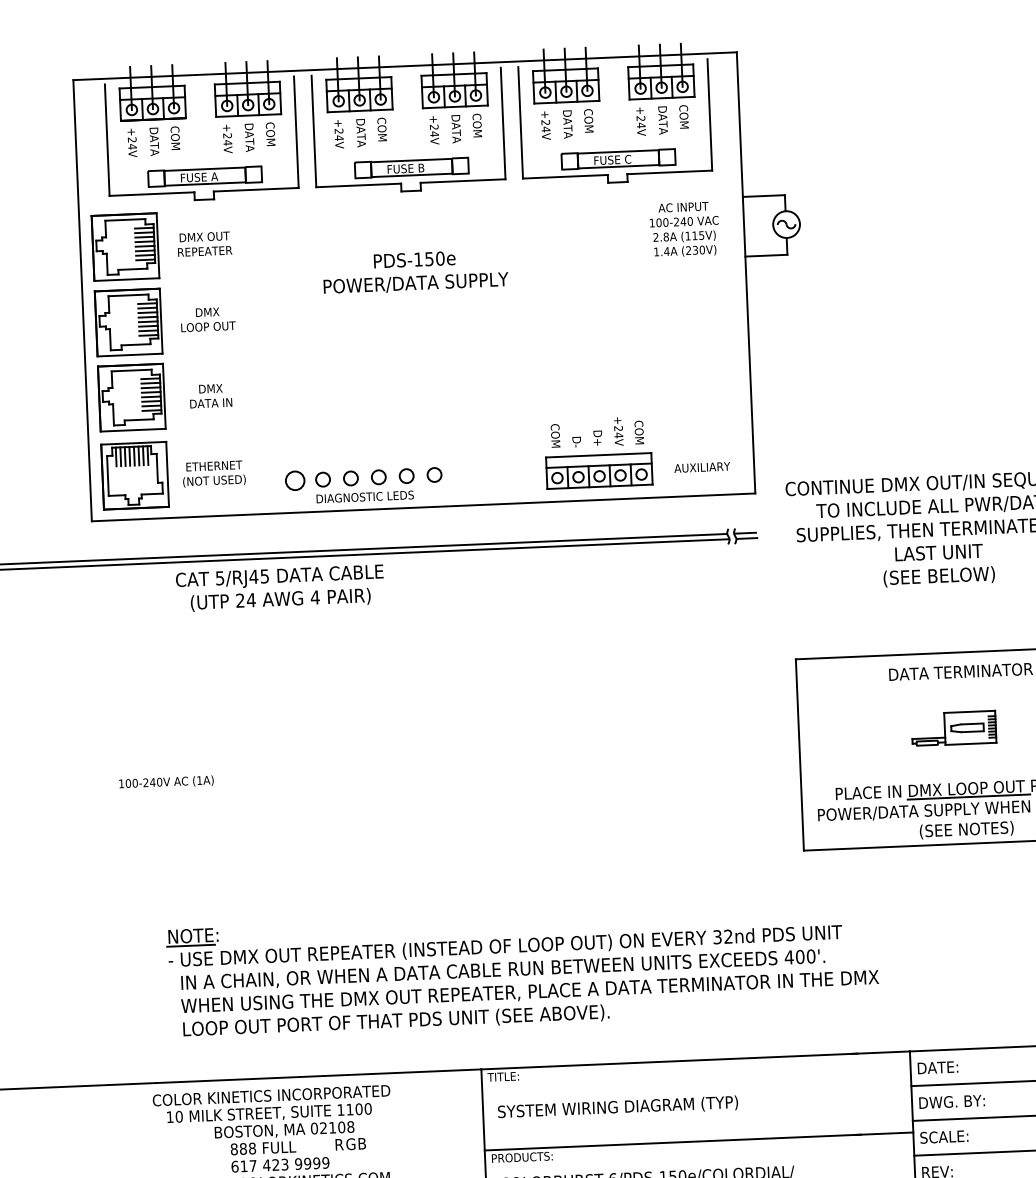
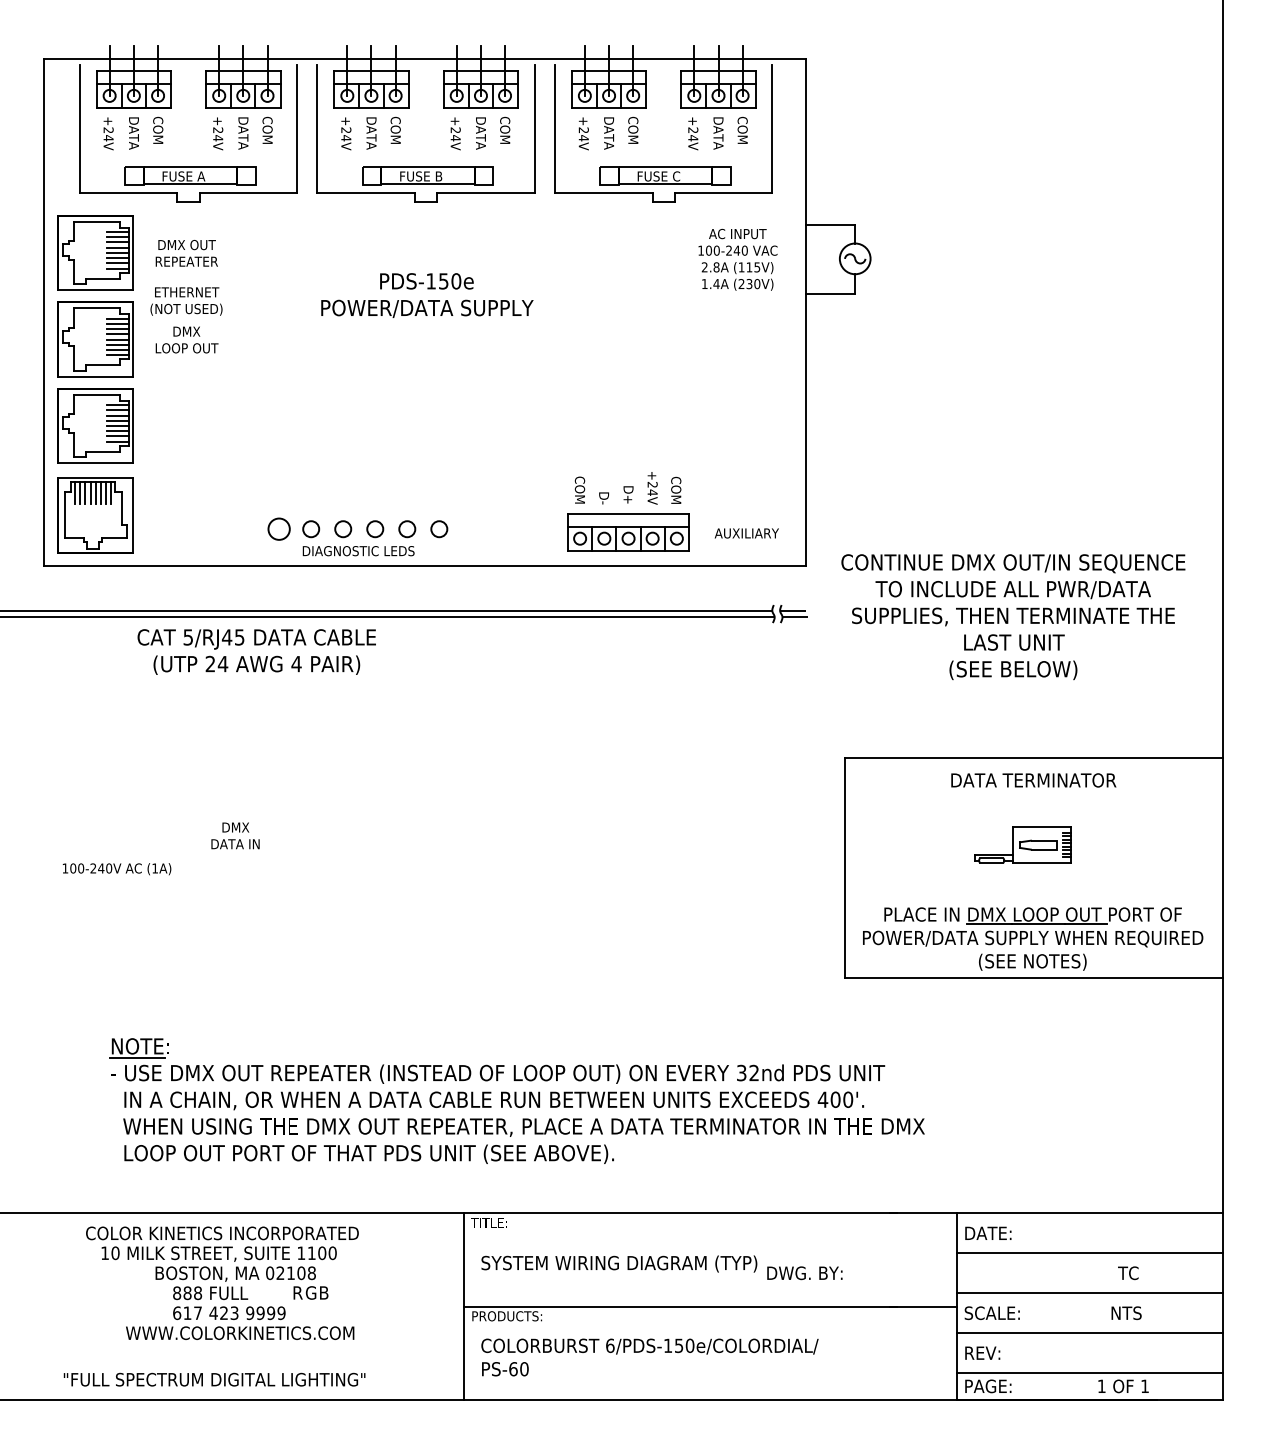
text: (210, 395) -> (235, 835), moved
text: (214, 474) -> (186, 301), moved
text: (951, 1102) -> (804, 1273), moved

